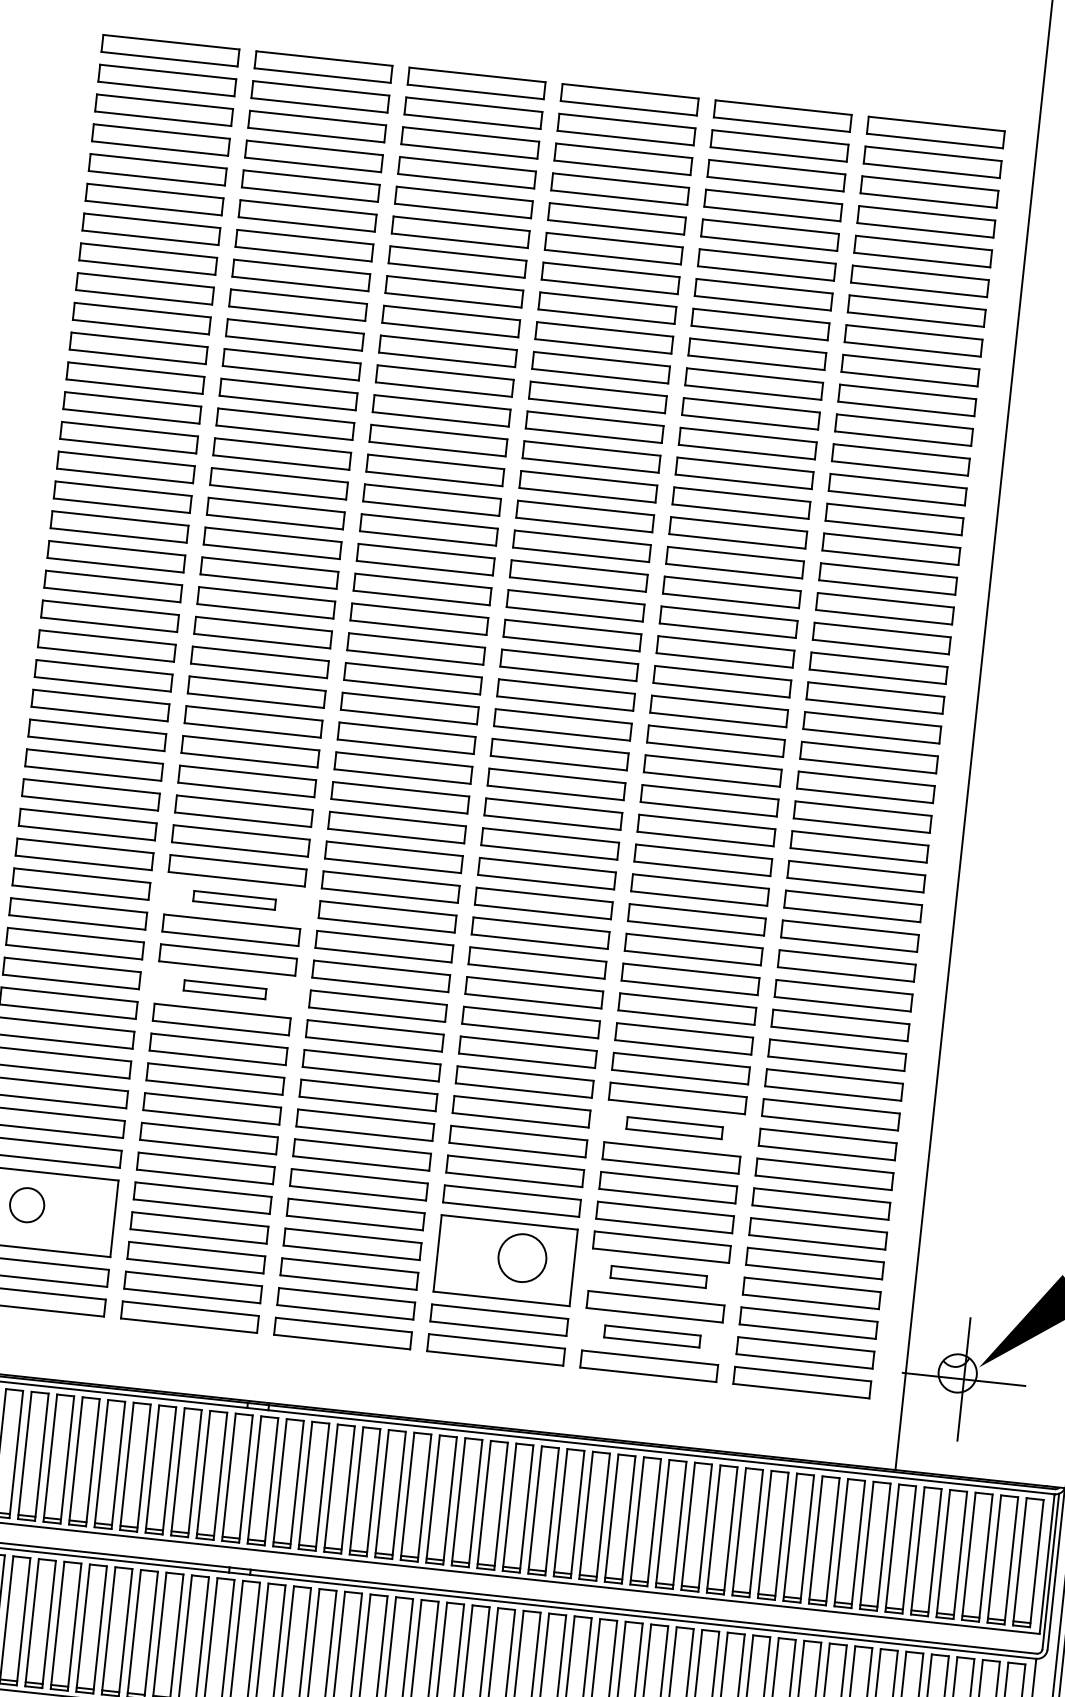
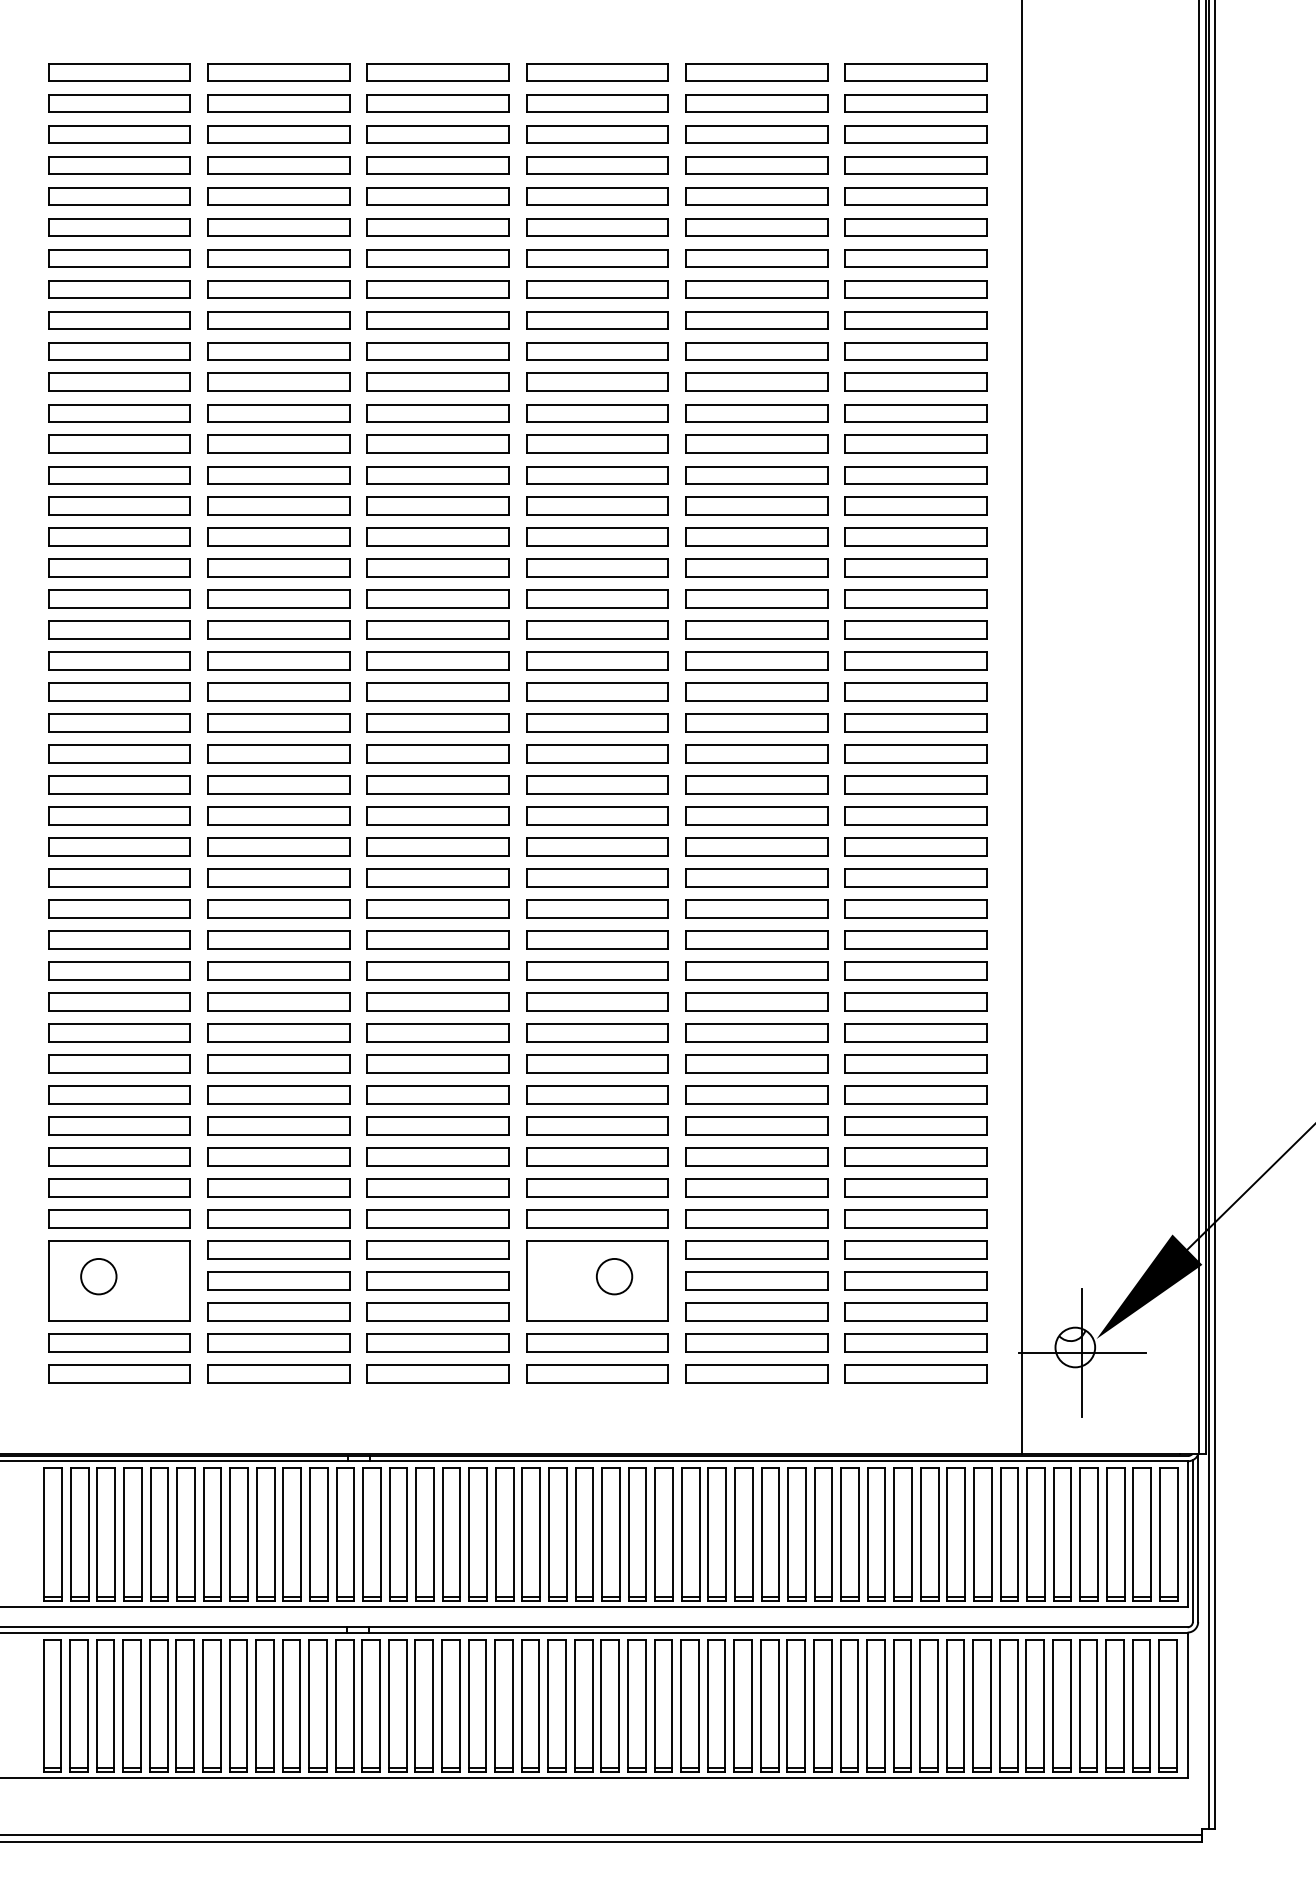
part: (234, 899) -> (278, 939), size x1.67
part: (224, 989) -> (278, 1032), size x1.67
part: (674, 1127) -> (756, 1125), size x1.43
circle: (522, 1257) -> (614, 1276), size x0.71
part: (658, 1276) -> (756, 1280), size x1.43
part: (652, 1335) -> (756, 1342), size x1.43

